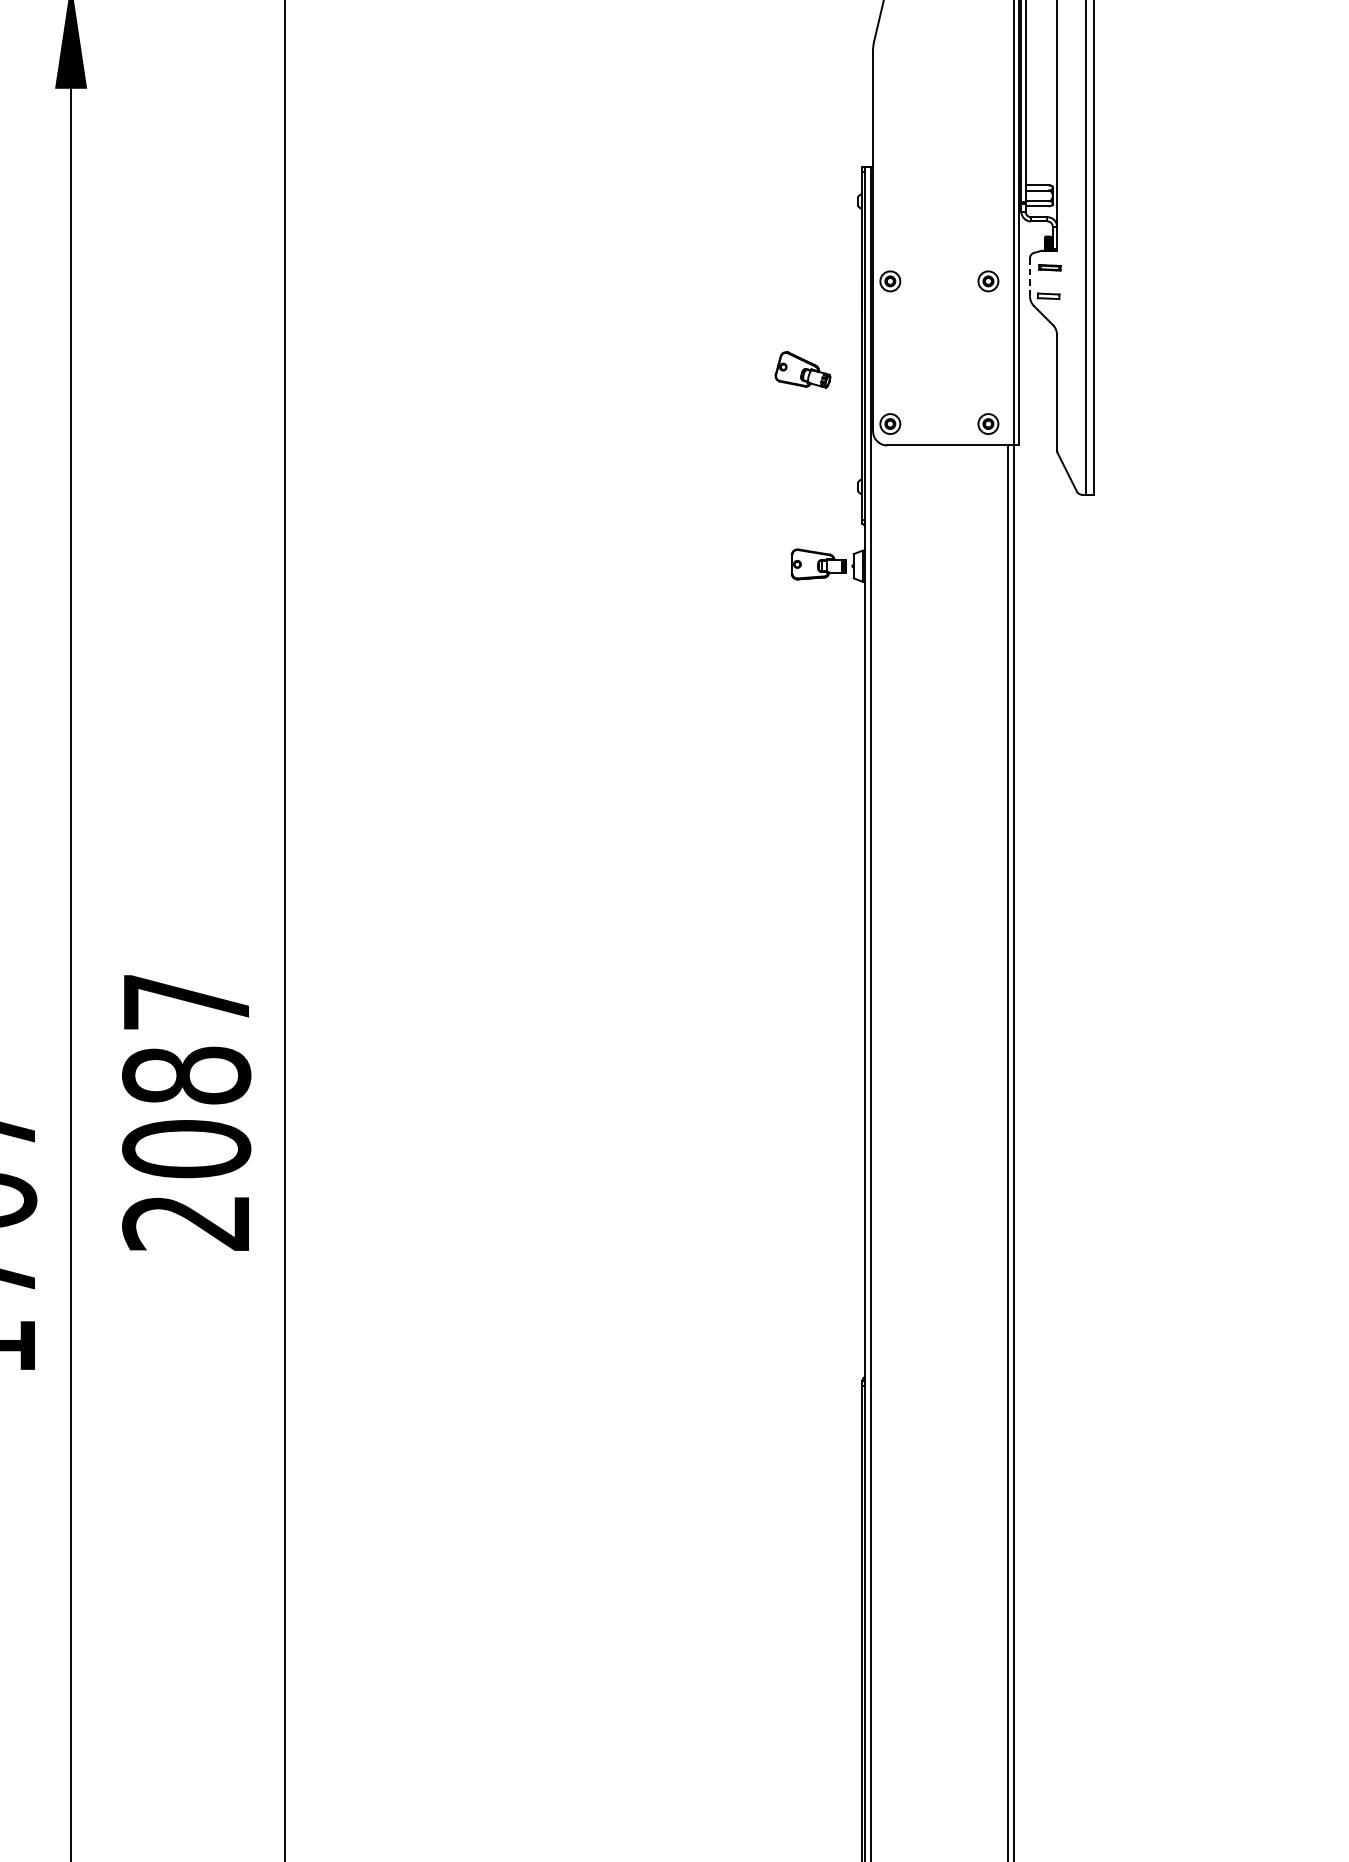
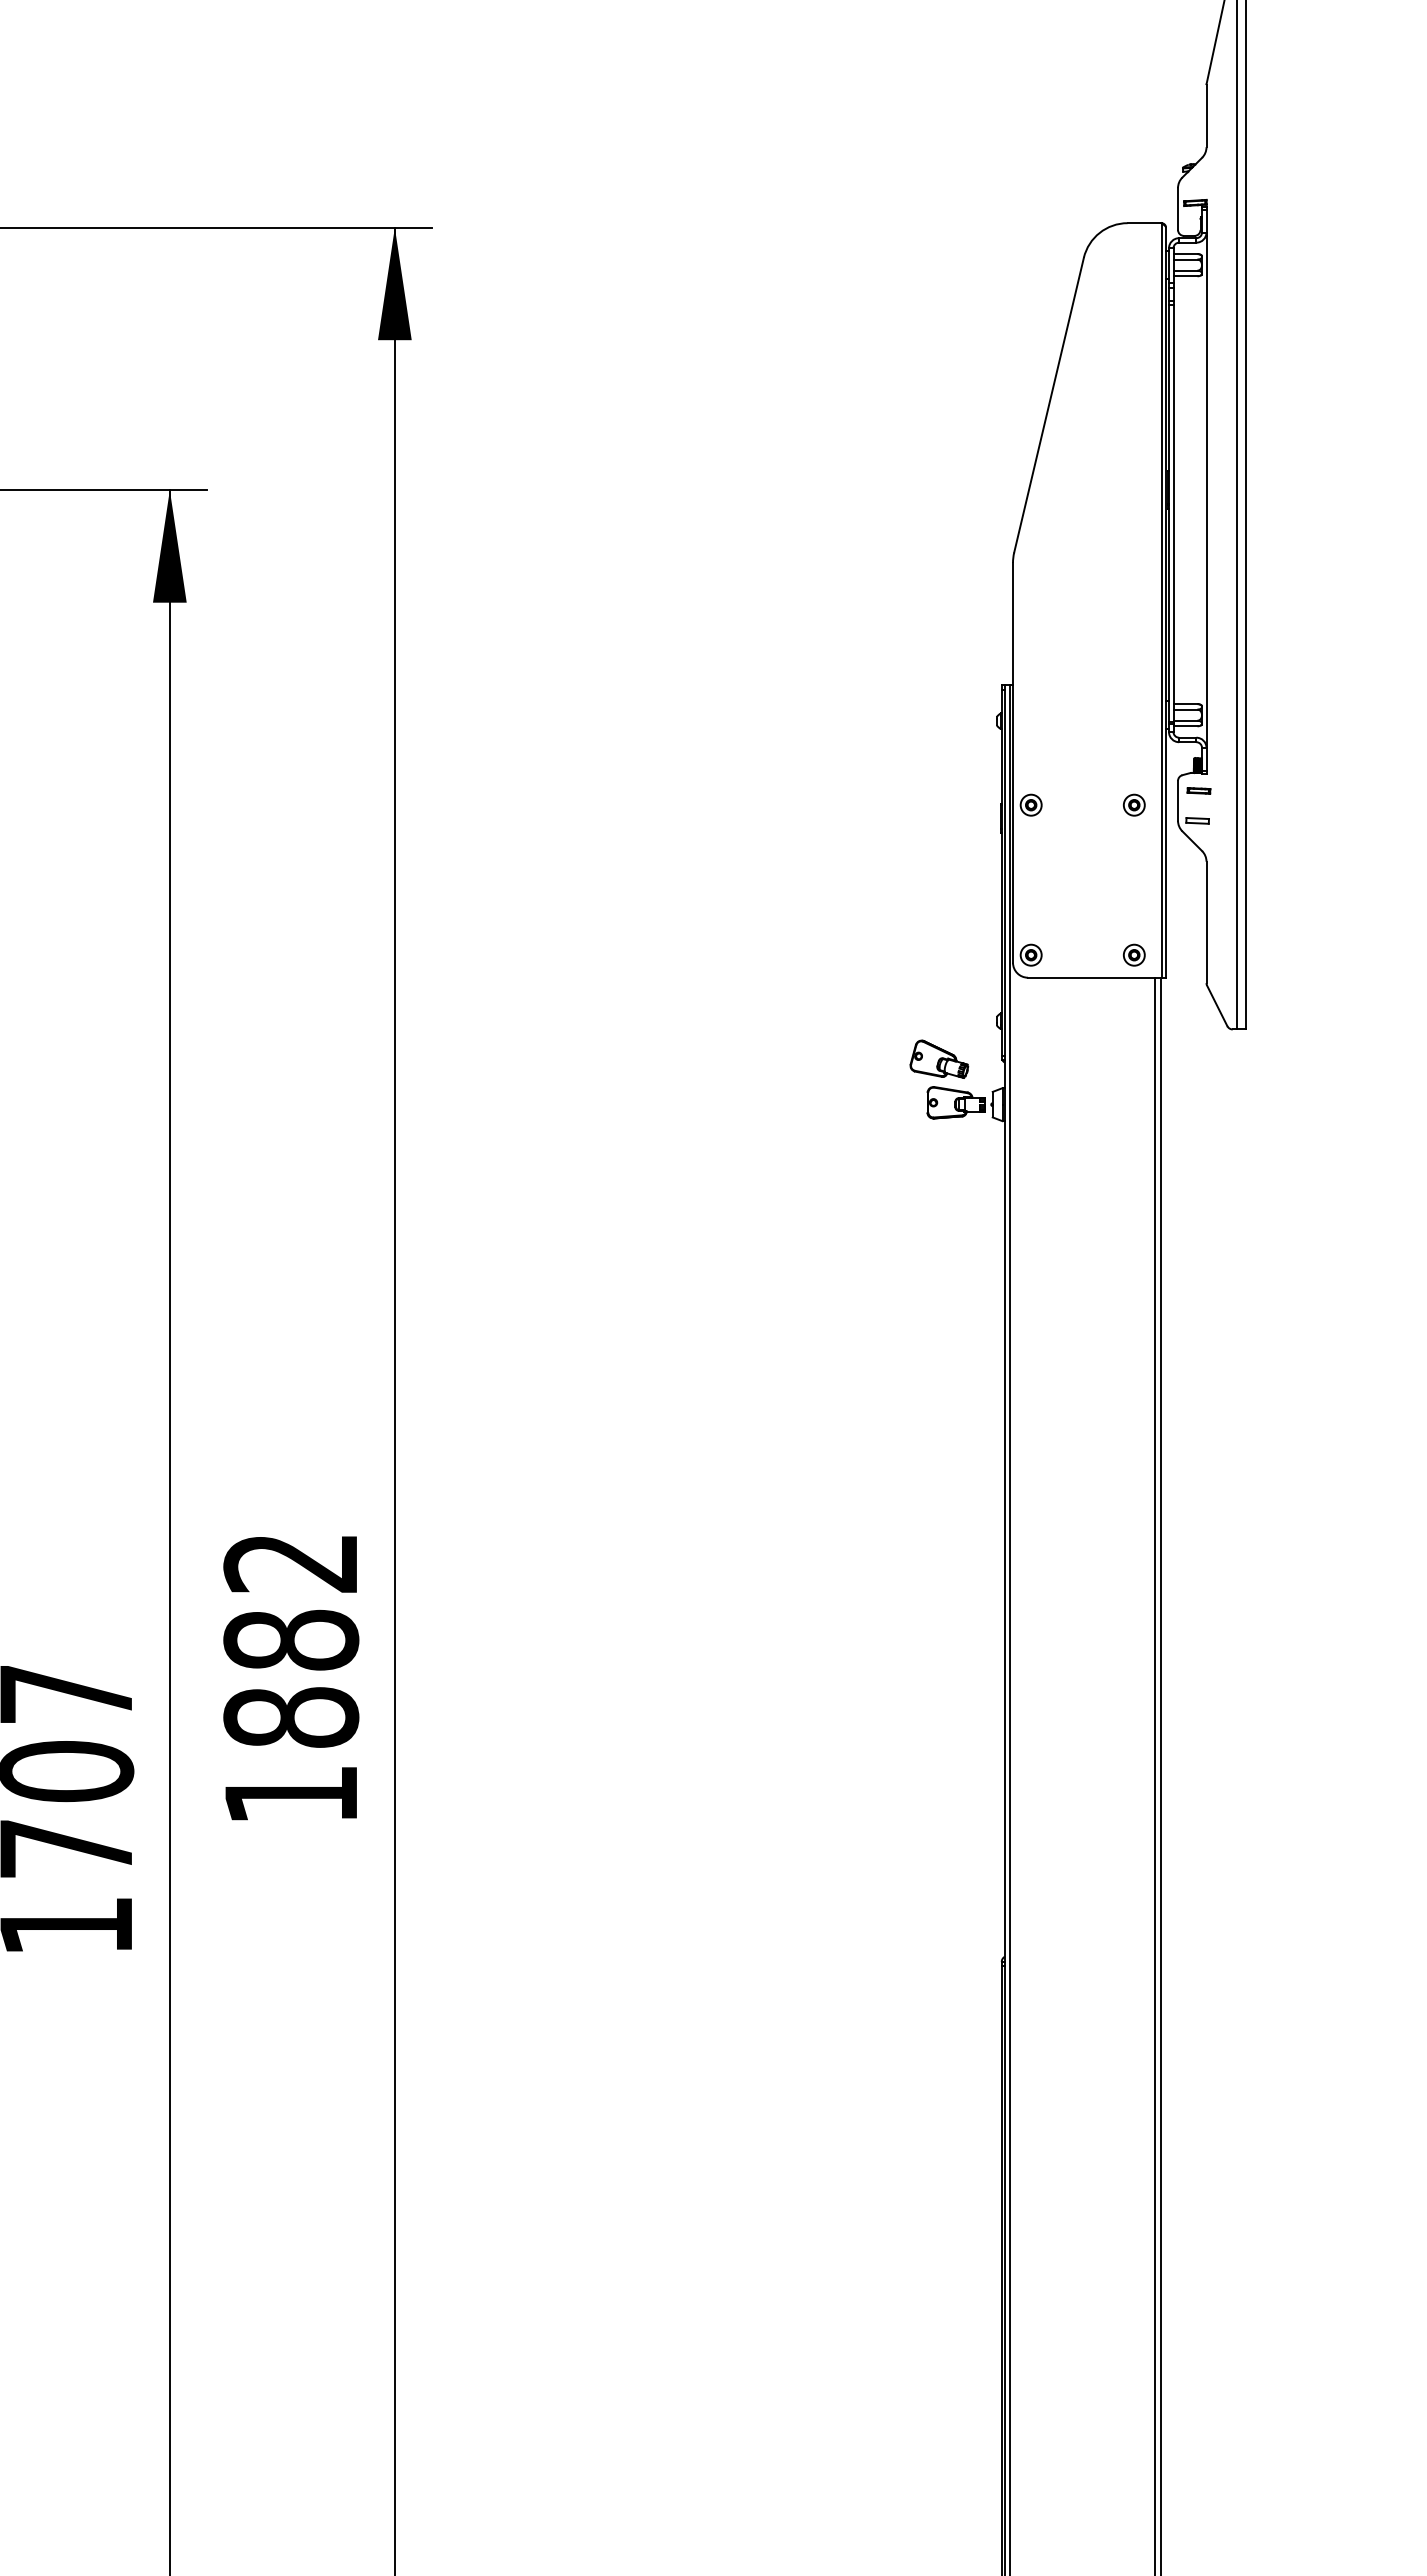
line: (1030, 276) -> (1178, 800), dashed -> solid
part: (803, 369) -> (939, 1058), moved
text: (186, 1112) -> (291, 1679), 2087 -> 1882

